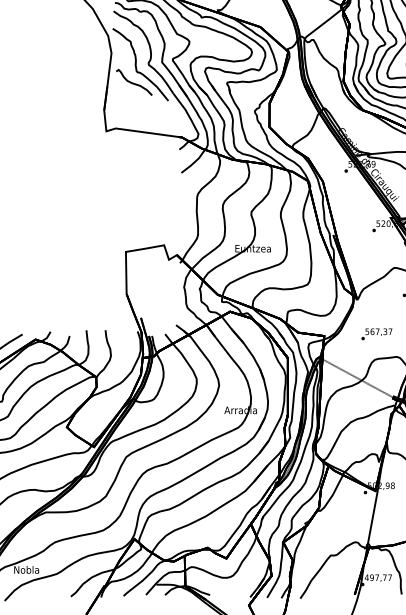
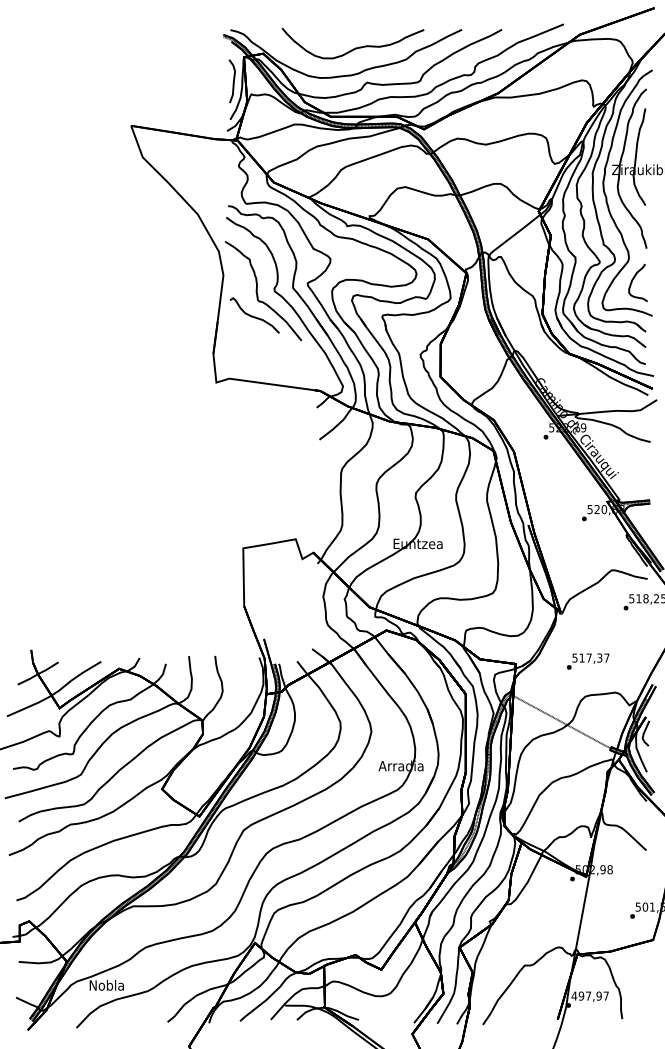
text: (372, 331) -> (581, 657), 567,37 -> 517,37
text: (384, 577) -> (598, 995), 497,77 -> 497,97

